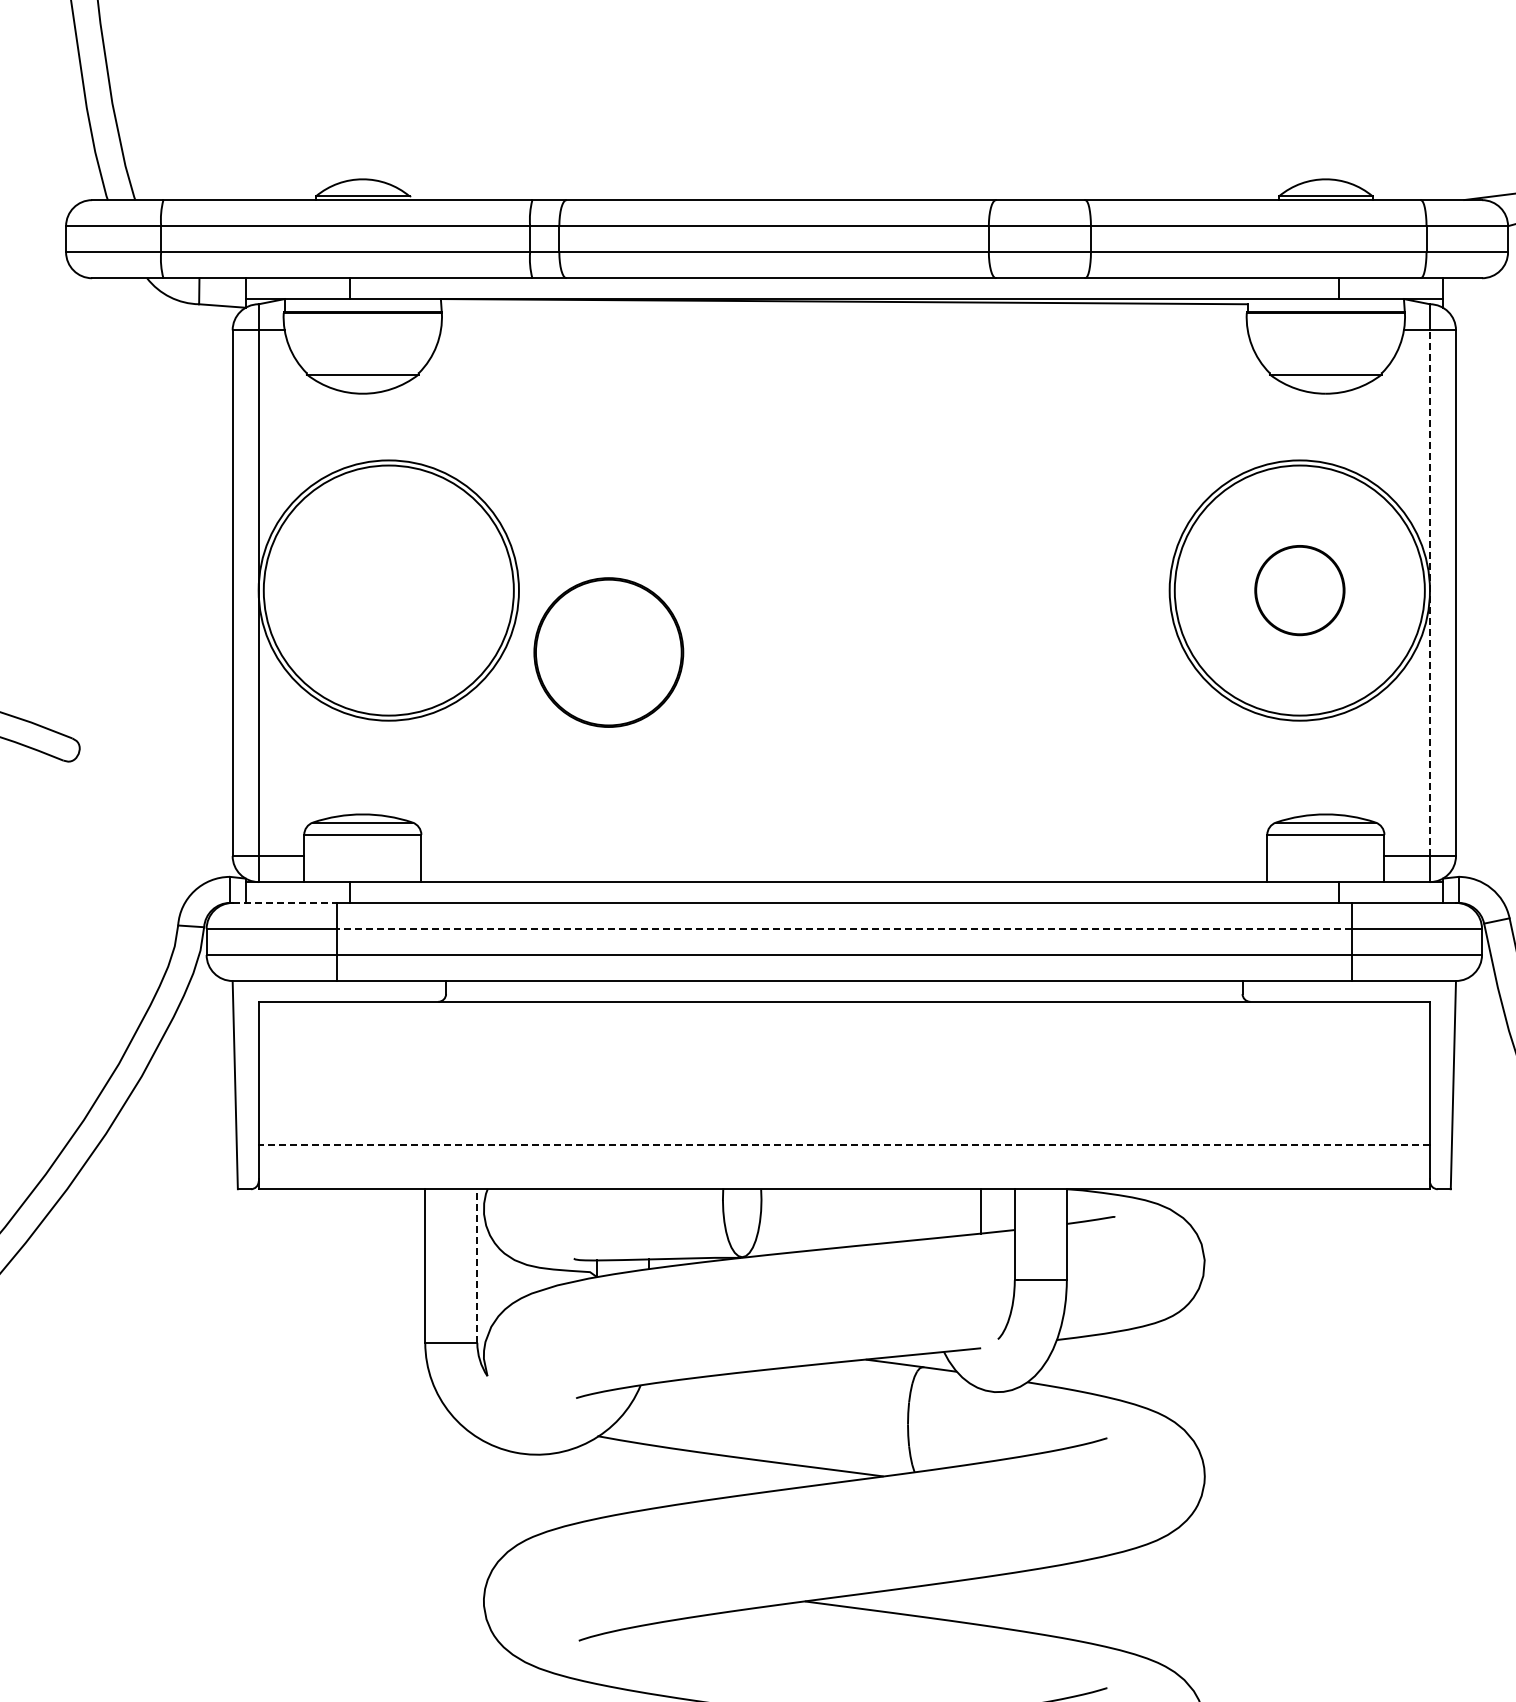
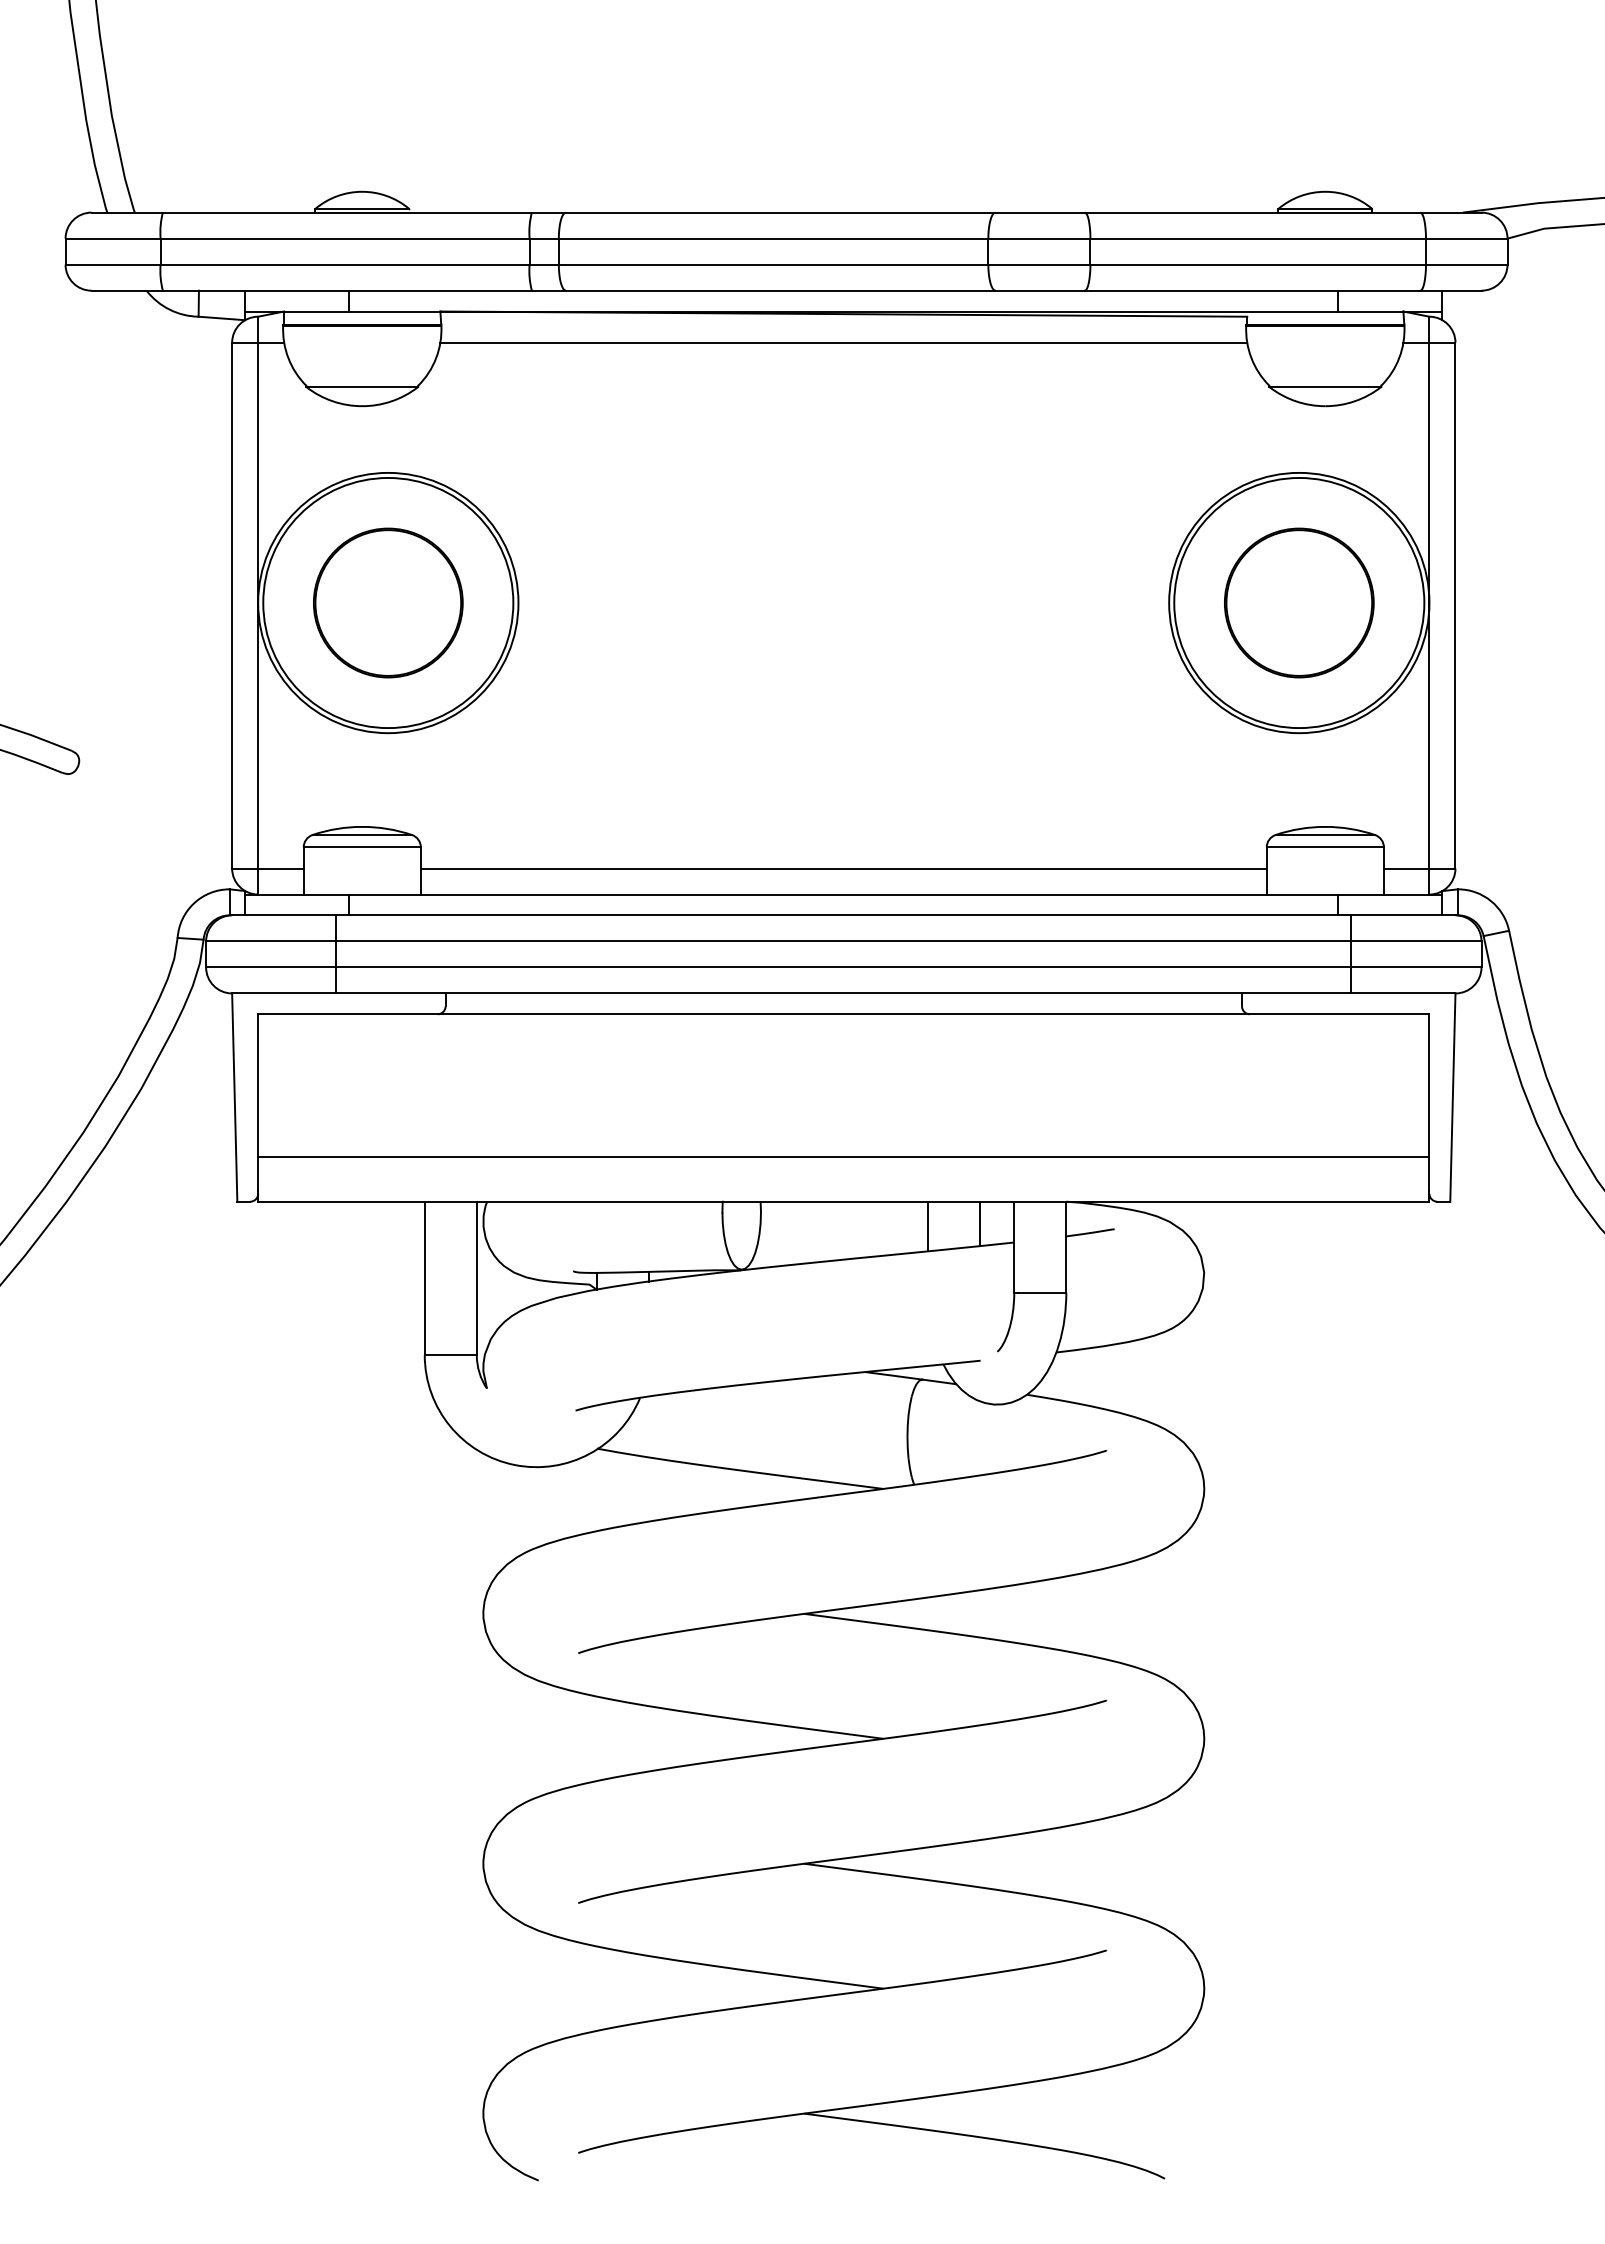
line: (844, 330) -> (843, 342), added
part: (1300, 590) -> (1299, 602), size x1.67
line: (1430, 593) -> (1429, 605), dashed -> solid
part: (609, 652) -> (388, 602), moved
line: (844, 856) -> (843, 868), added
line: (285, 903) -> (284, 915), dashed -> solid
line: (844, 929) -> (843, 941), dashed -> solid
line: (844, 1145) -> (843, 1157), dashed -> solid
line: (929, 1214) -> (928, 1226), added
line: (477, 1266) -> (476, 1278), dashed -> solid

